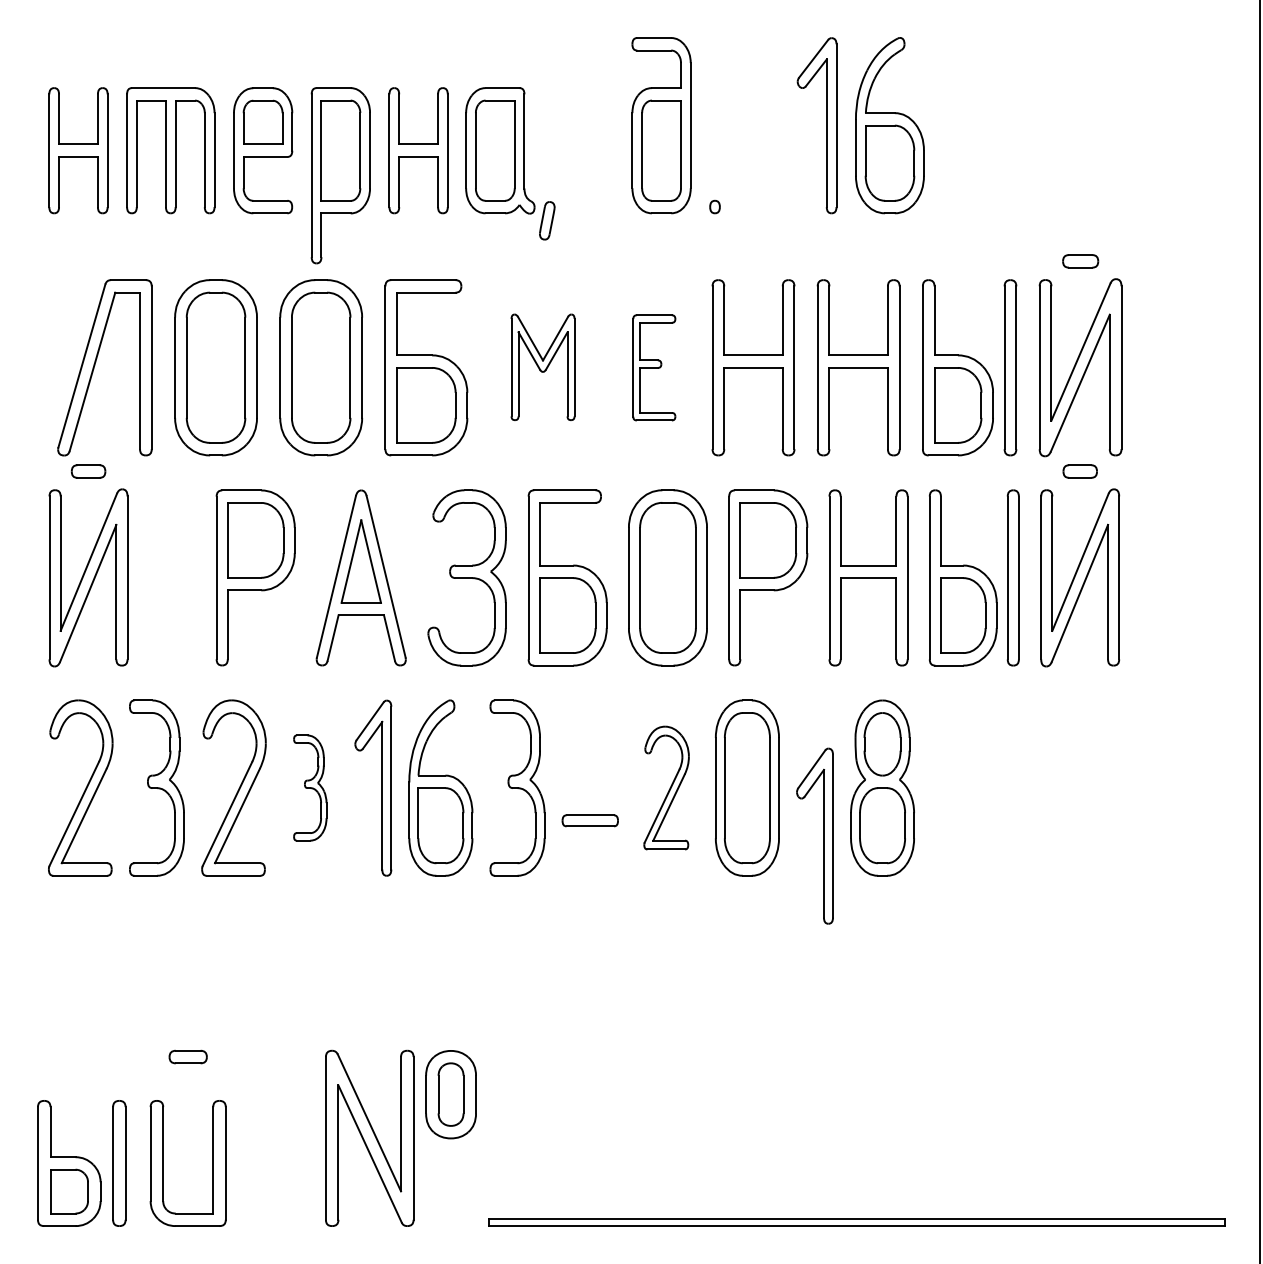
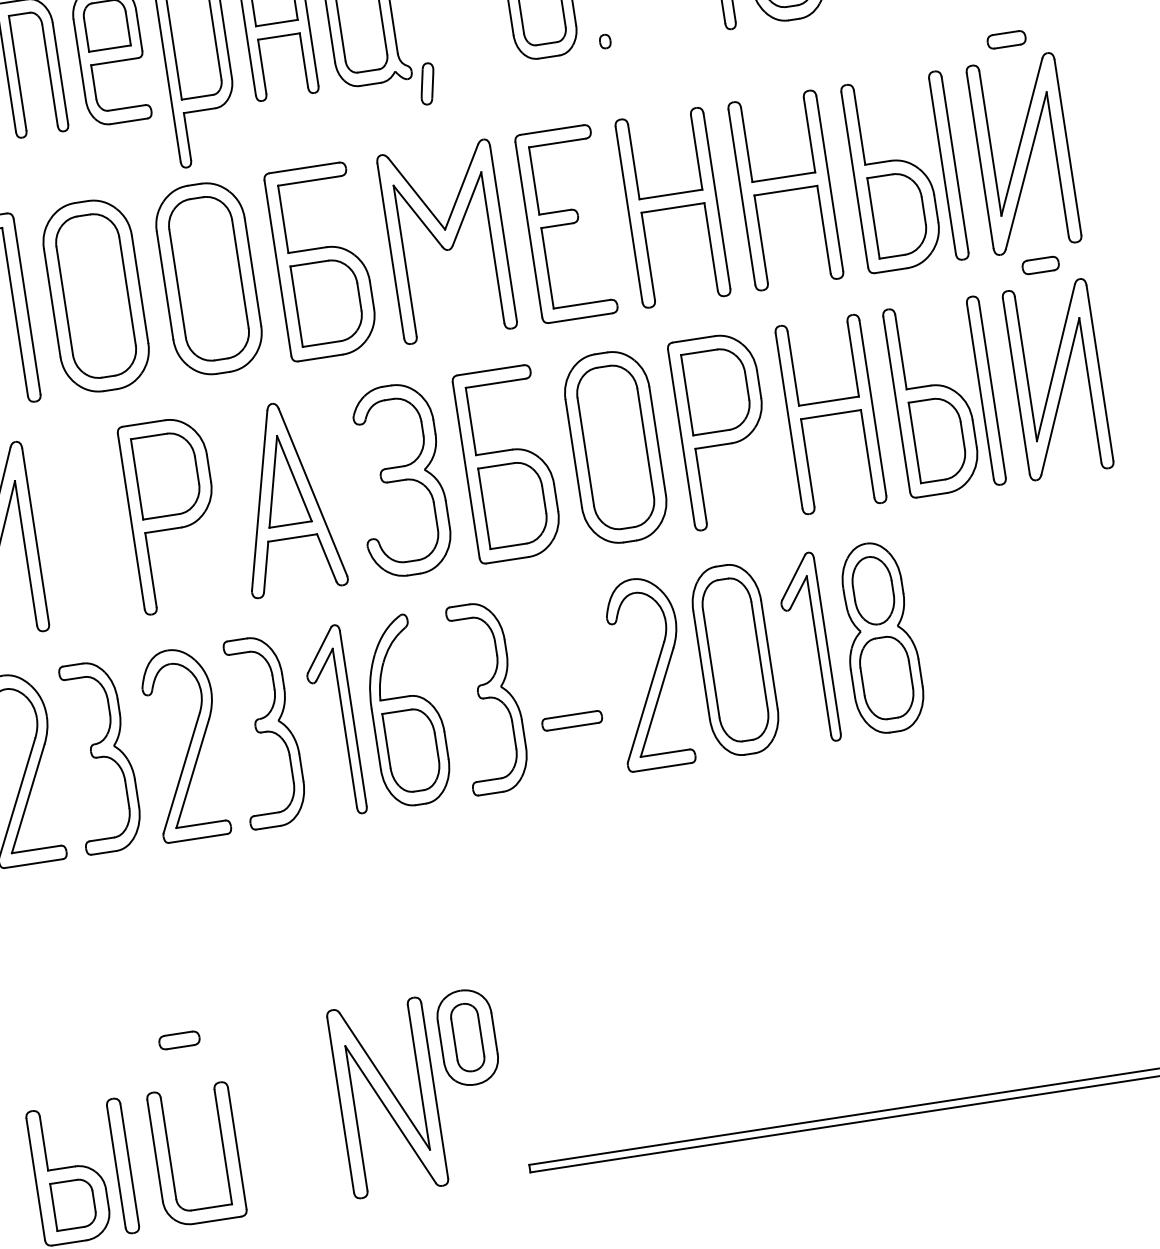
part: (542, 367) -> (446, 242), size x1.67
part: (654, 367) -> (566, 223), size x1.67
part: (310, 787) -> (266, 731), size x1.67
part: (666, 787) -> (648, 672), size x1.43
part: (823, 835) -> (817, 646), moved

